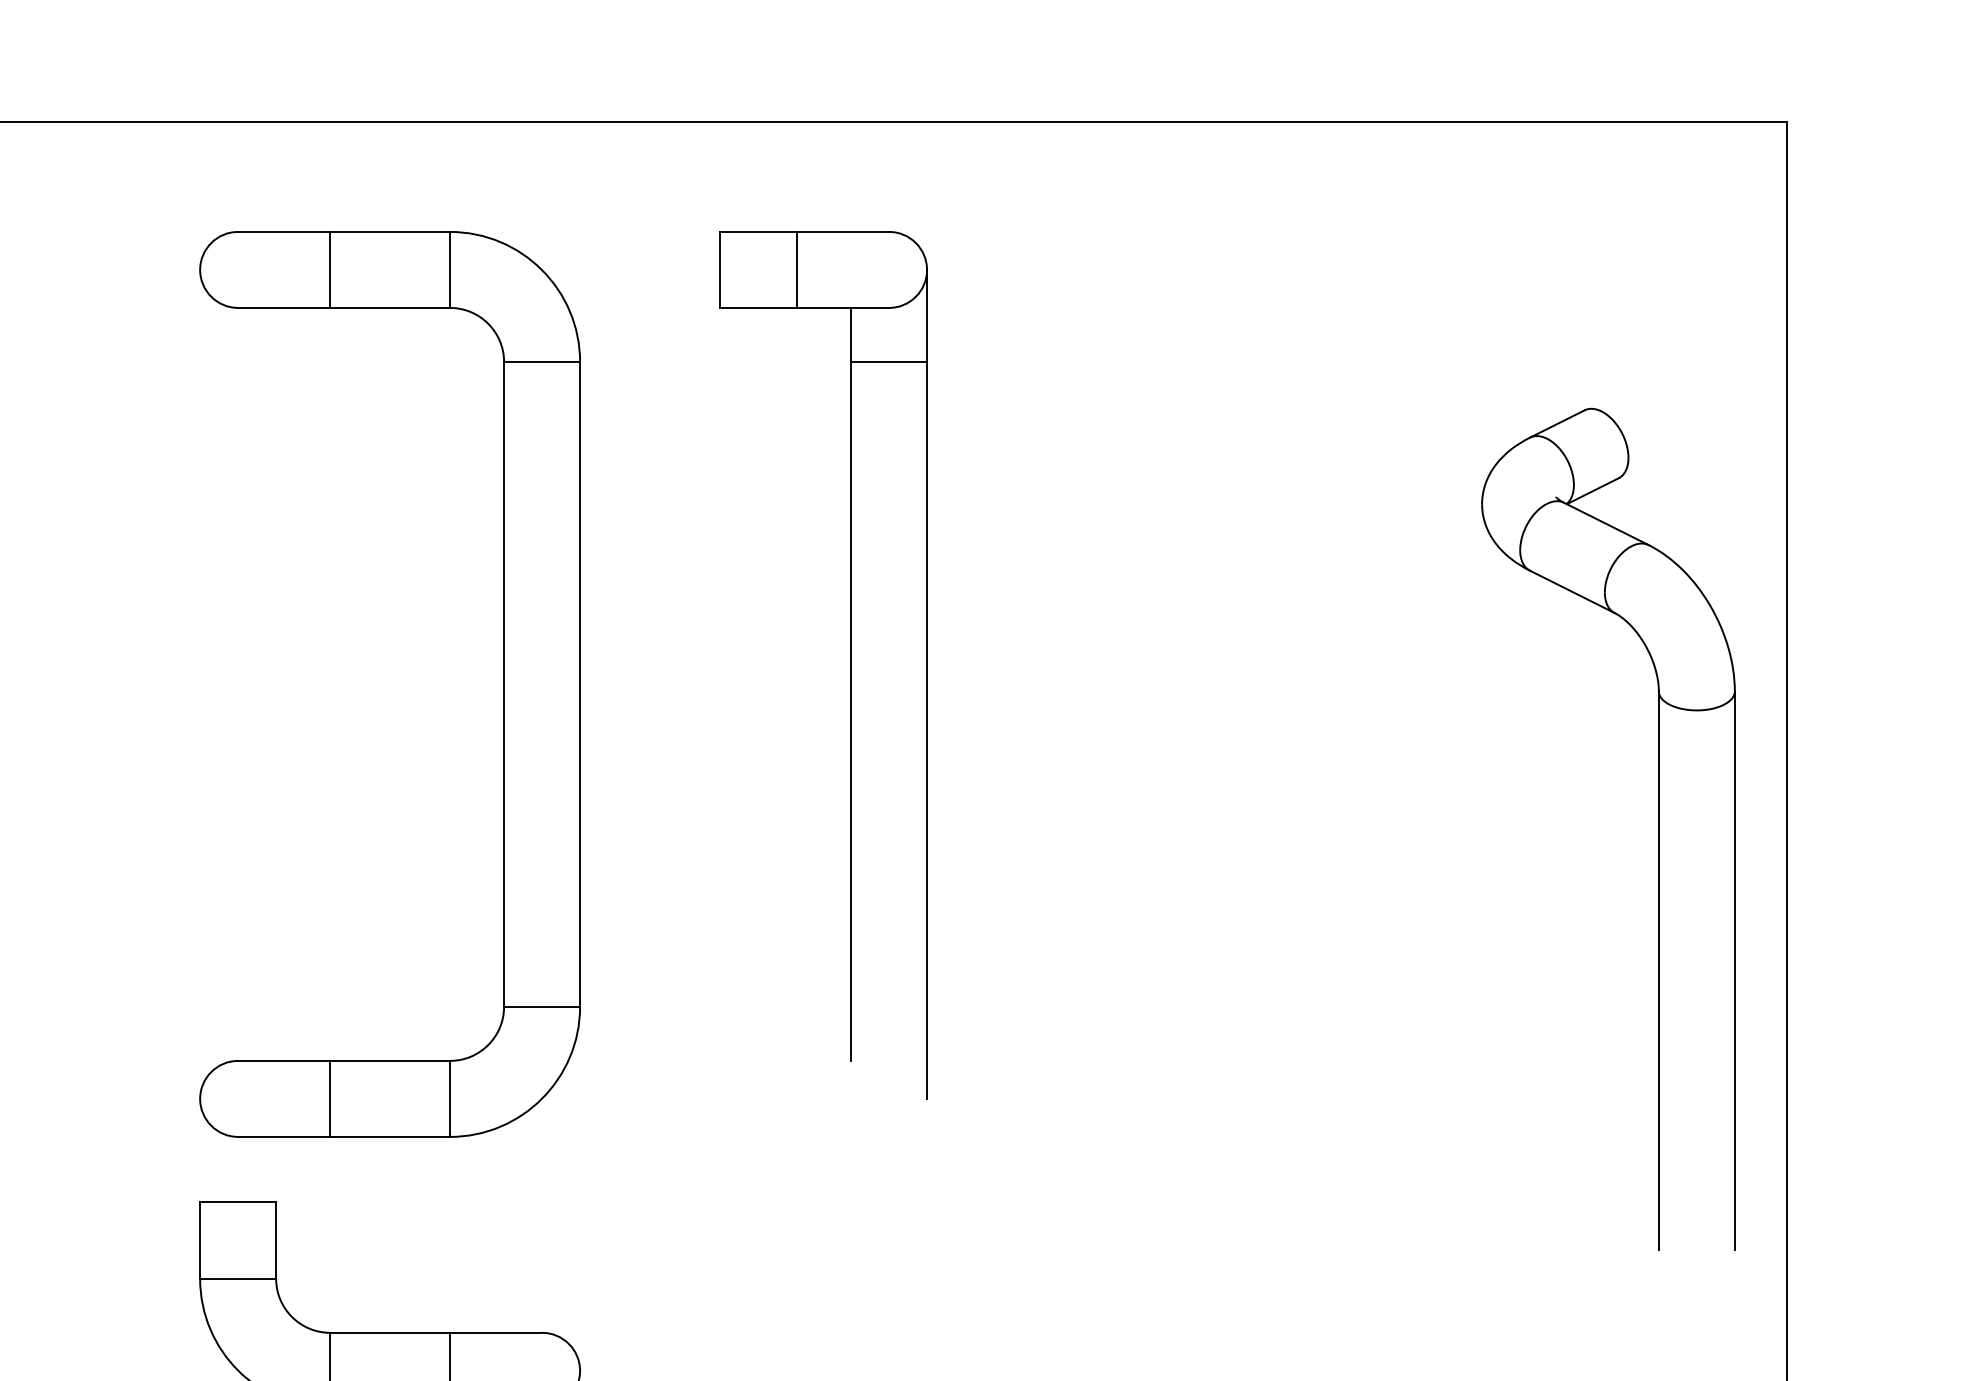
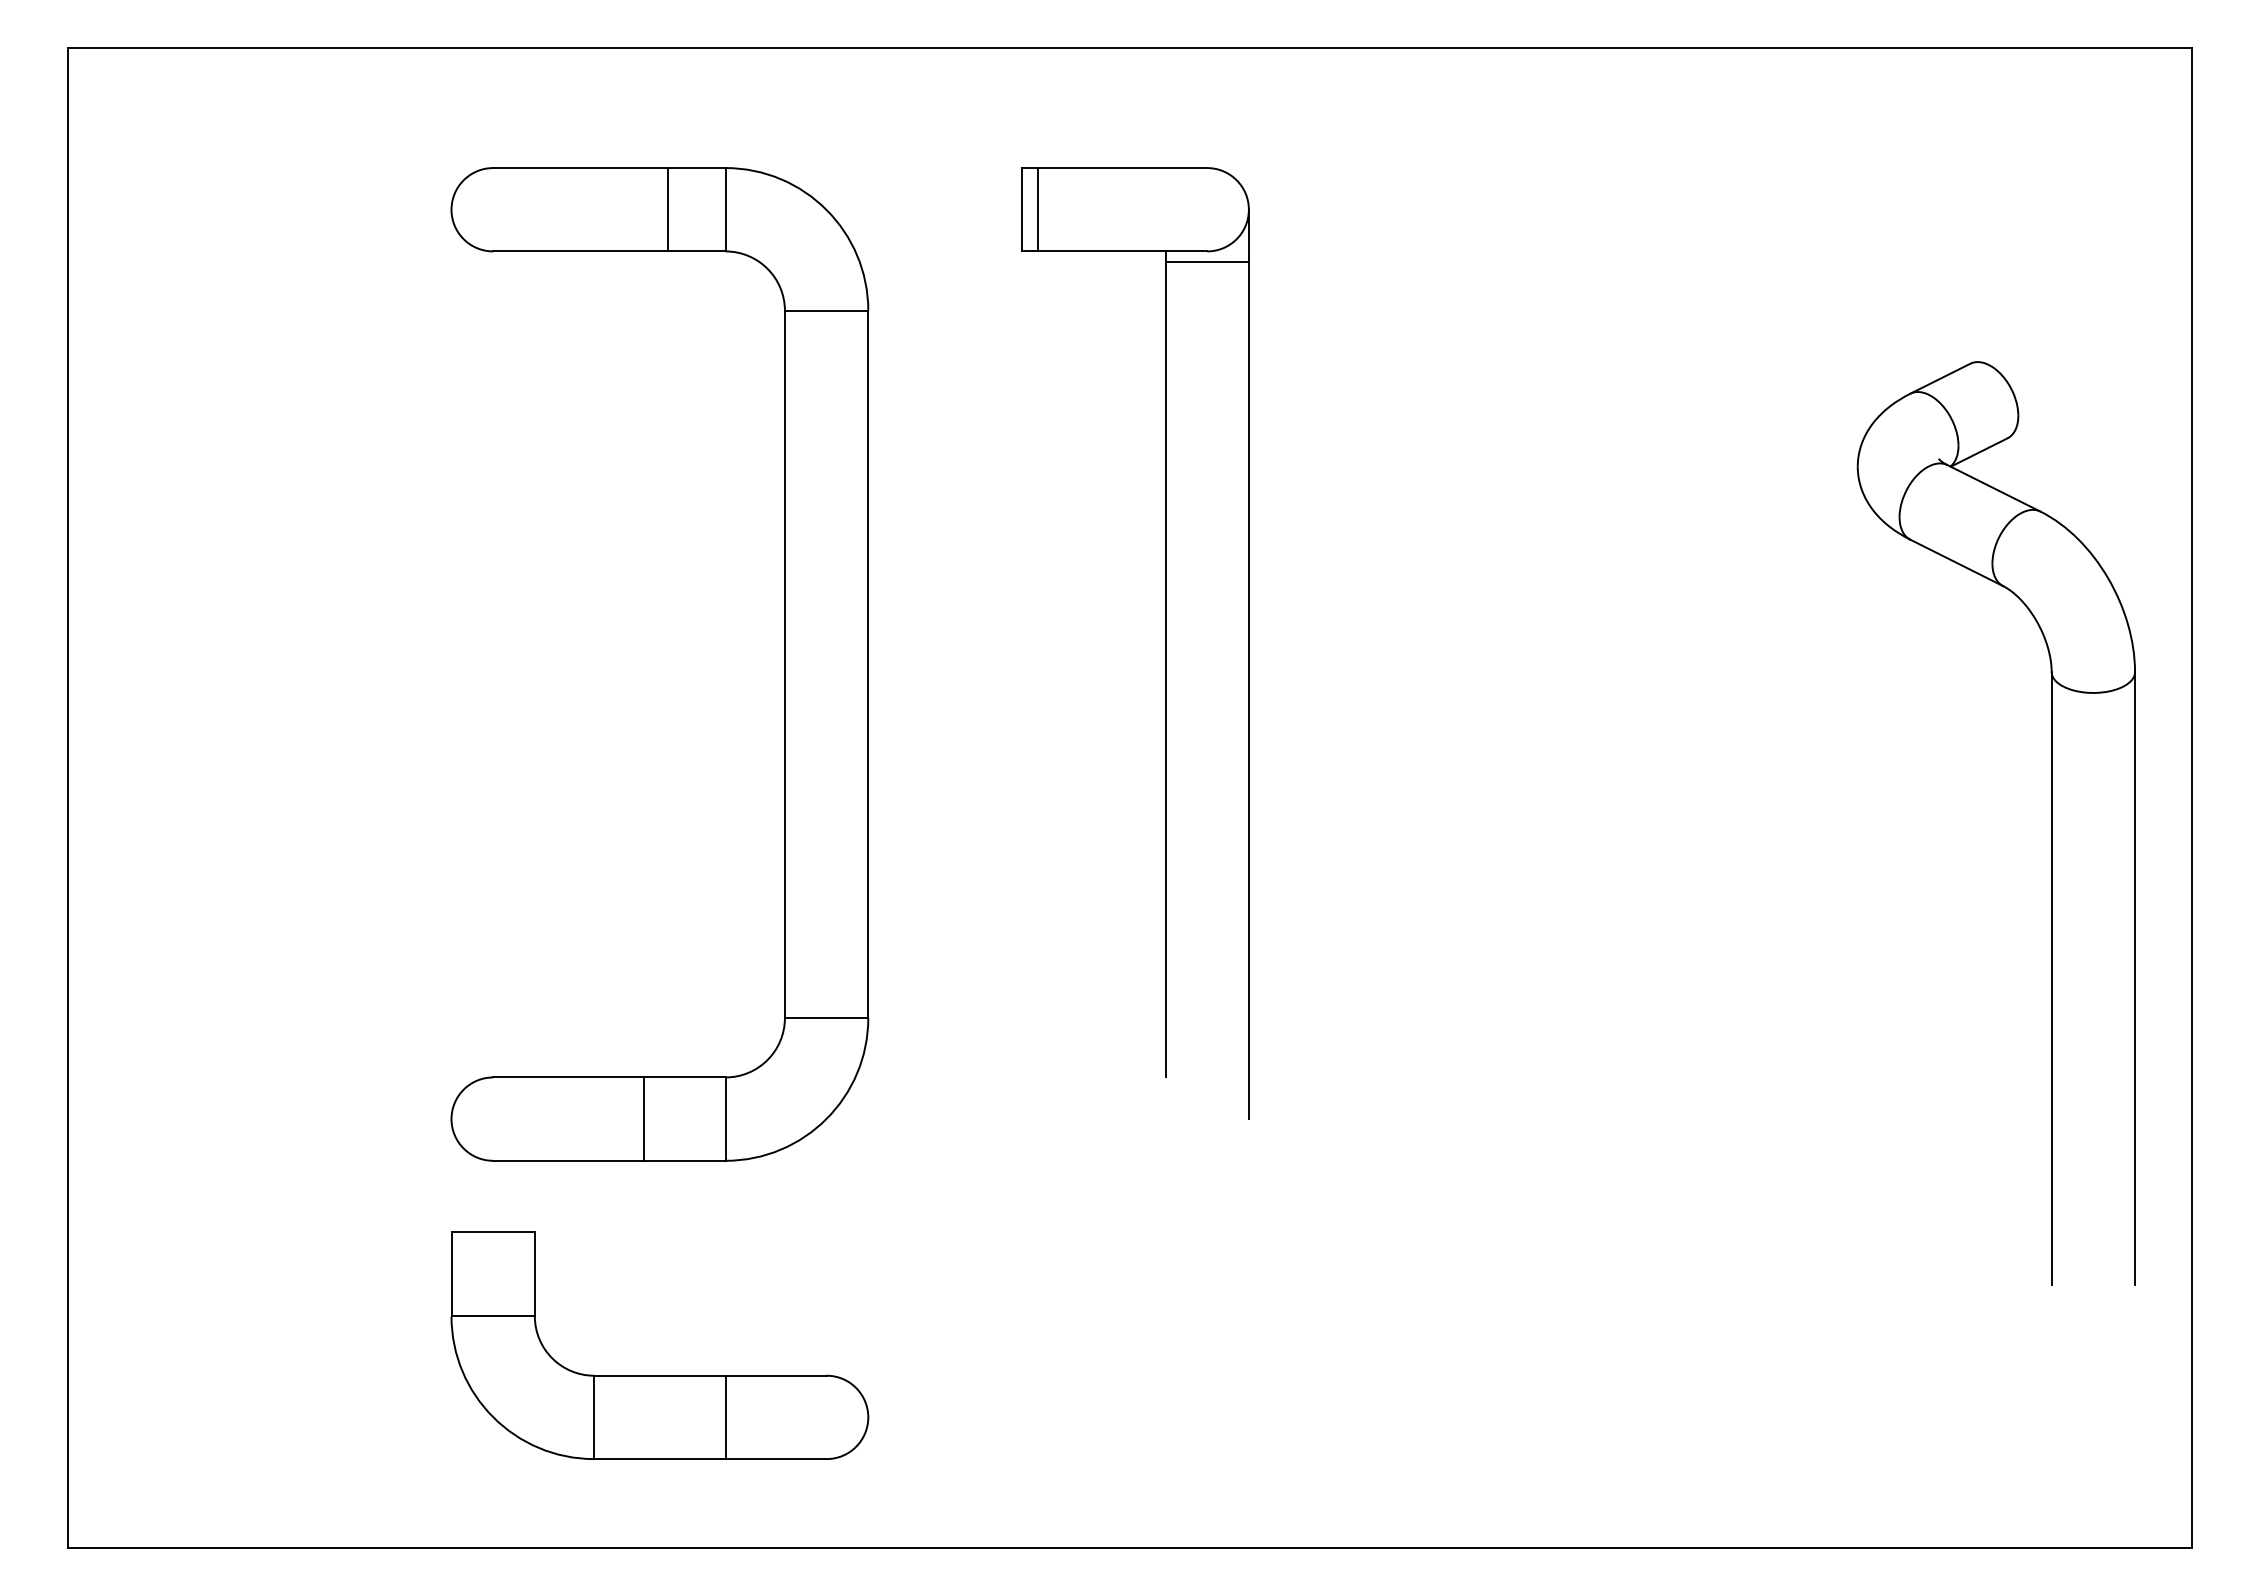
line: (330, 269) -> (668, 209), moved
line: (797, 269) -> (1038, 209), moved
line: (888, 361) -> (1206, 261), moved
line: (330, 1098) -> (644, 1118), moved

